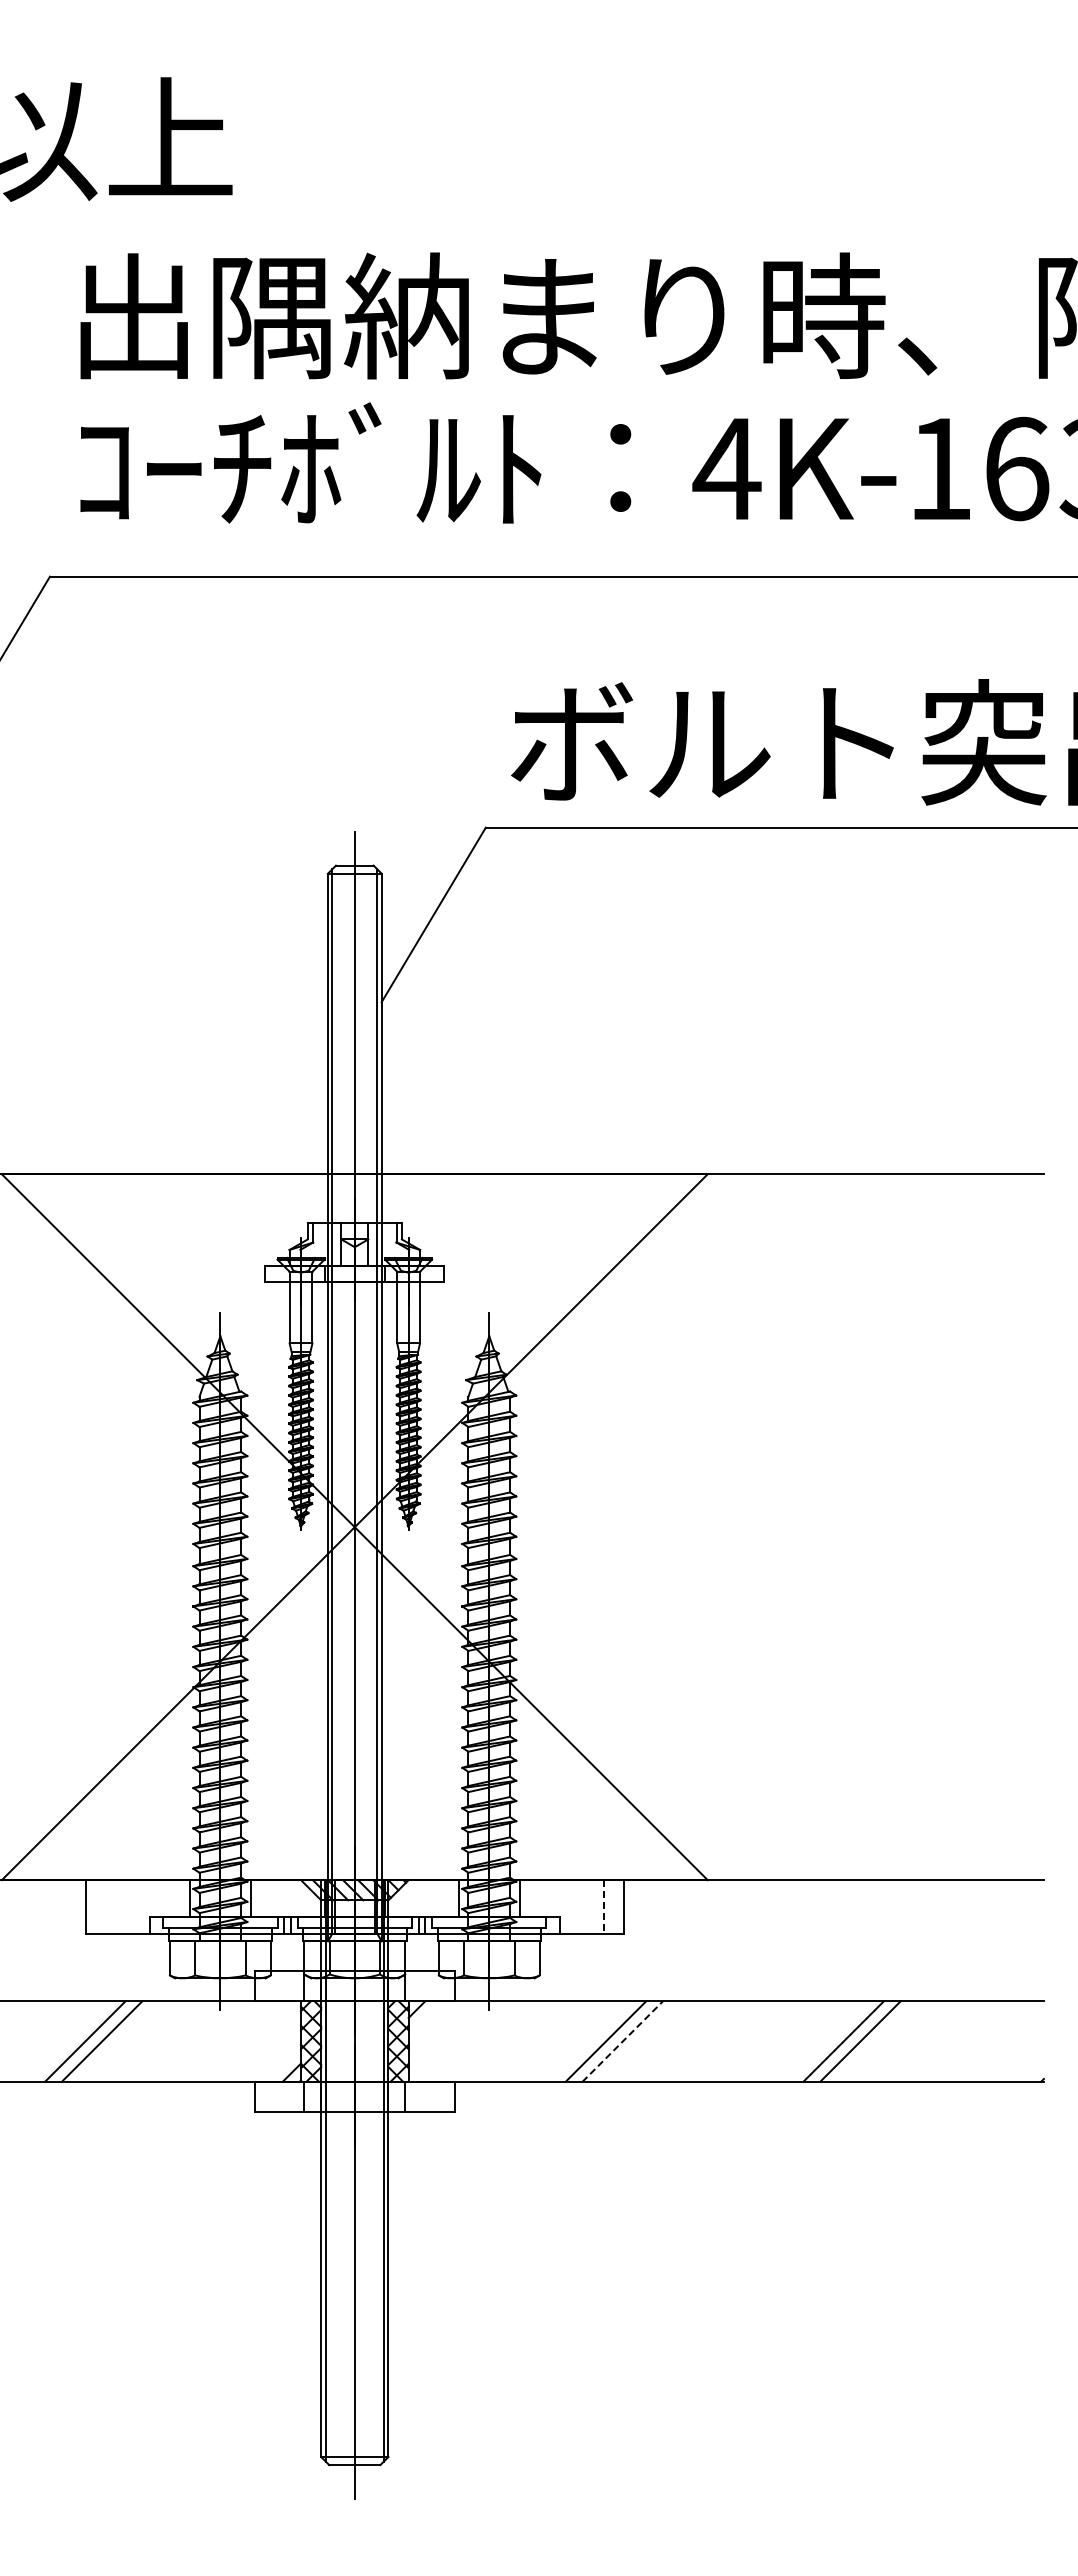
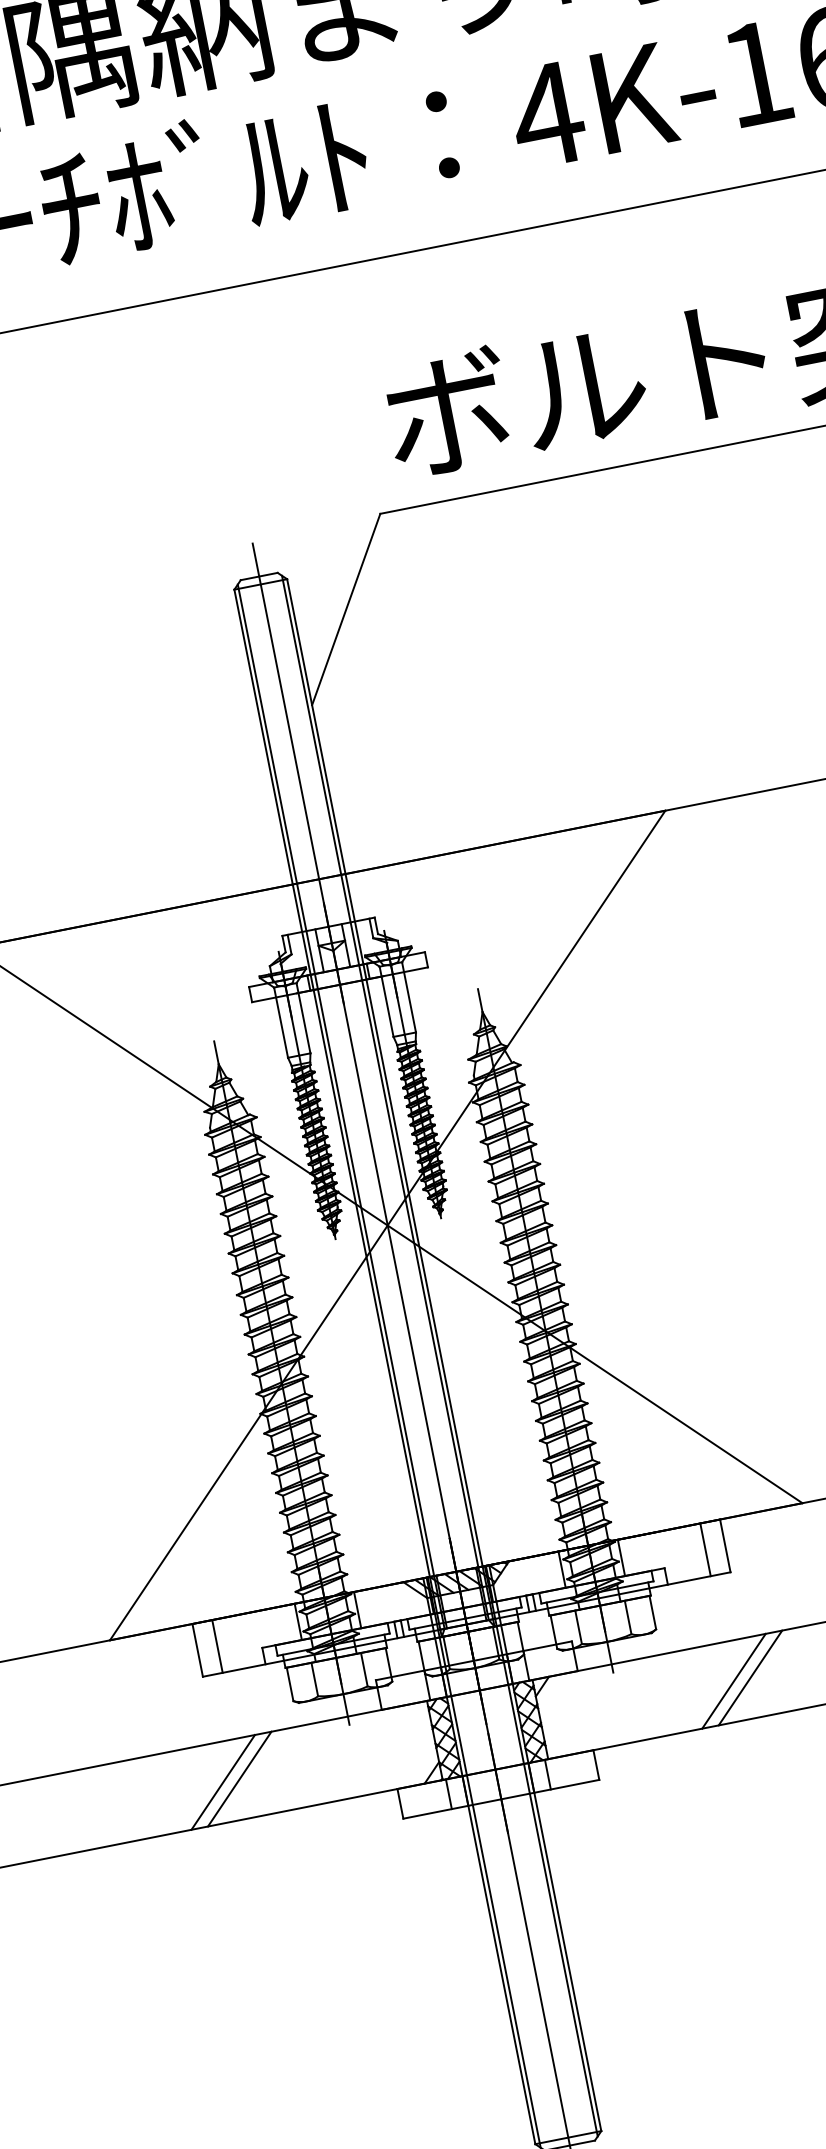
line: (106, 1906) -> (217, 1645), added
line: (603, 1907) -> (705, 1550), dashed -> solid
line: (623, 2041) -> (751, 1677), dashed -> solid

